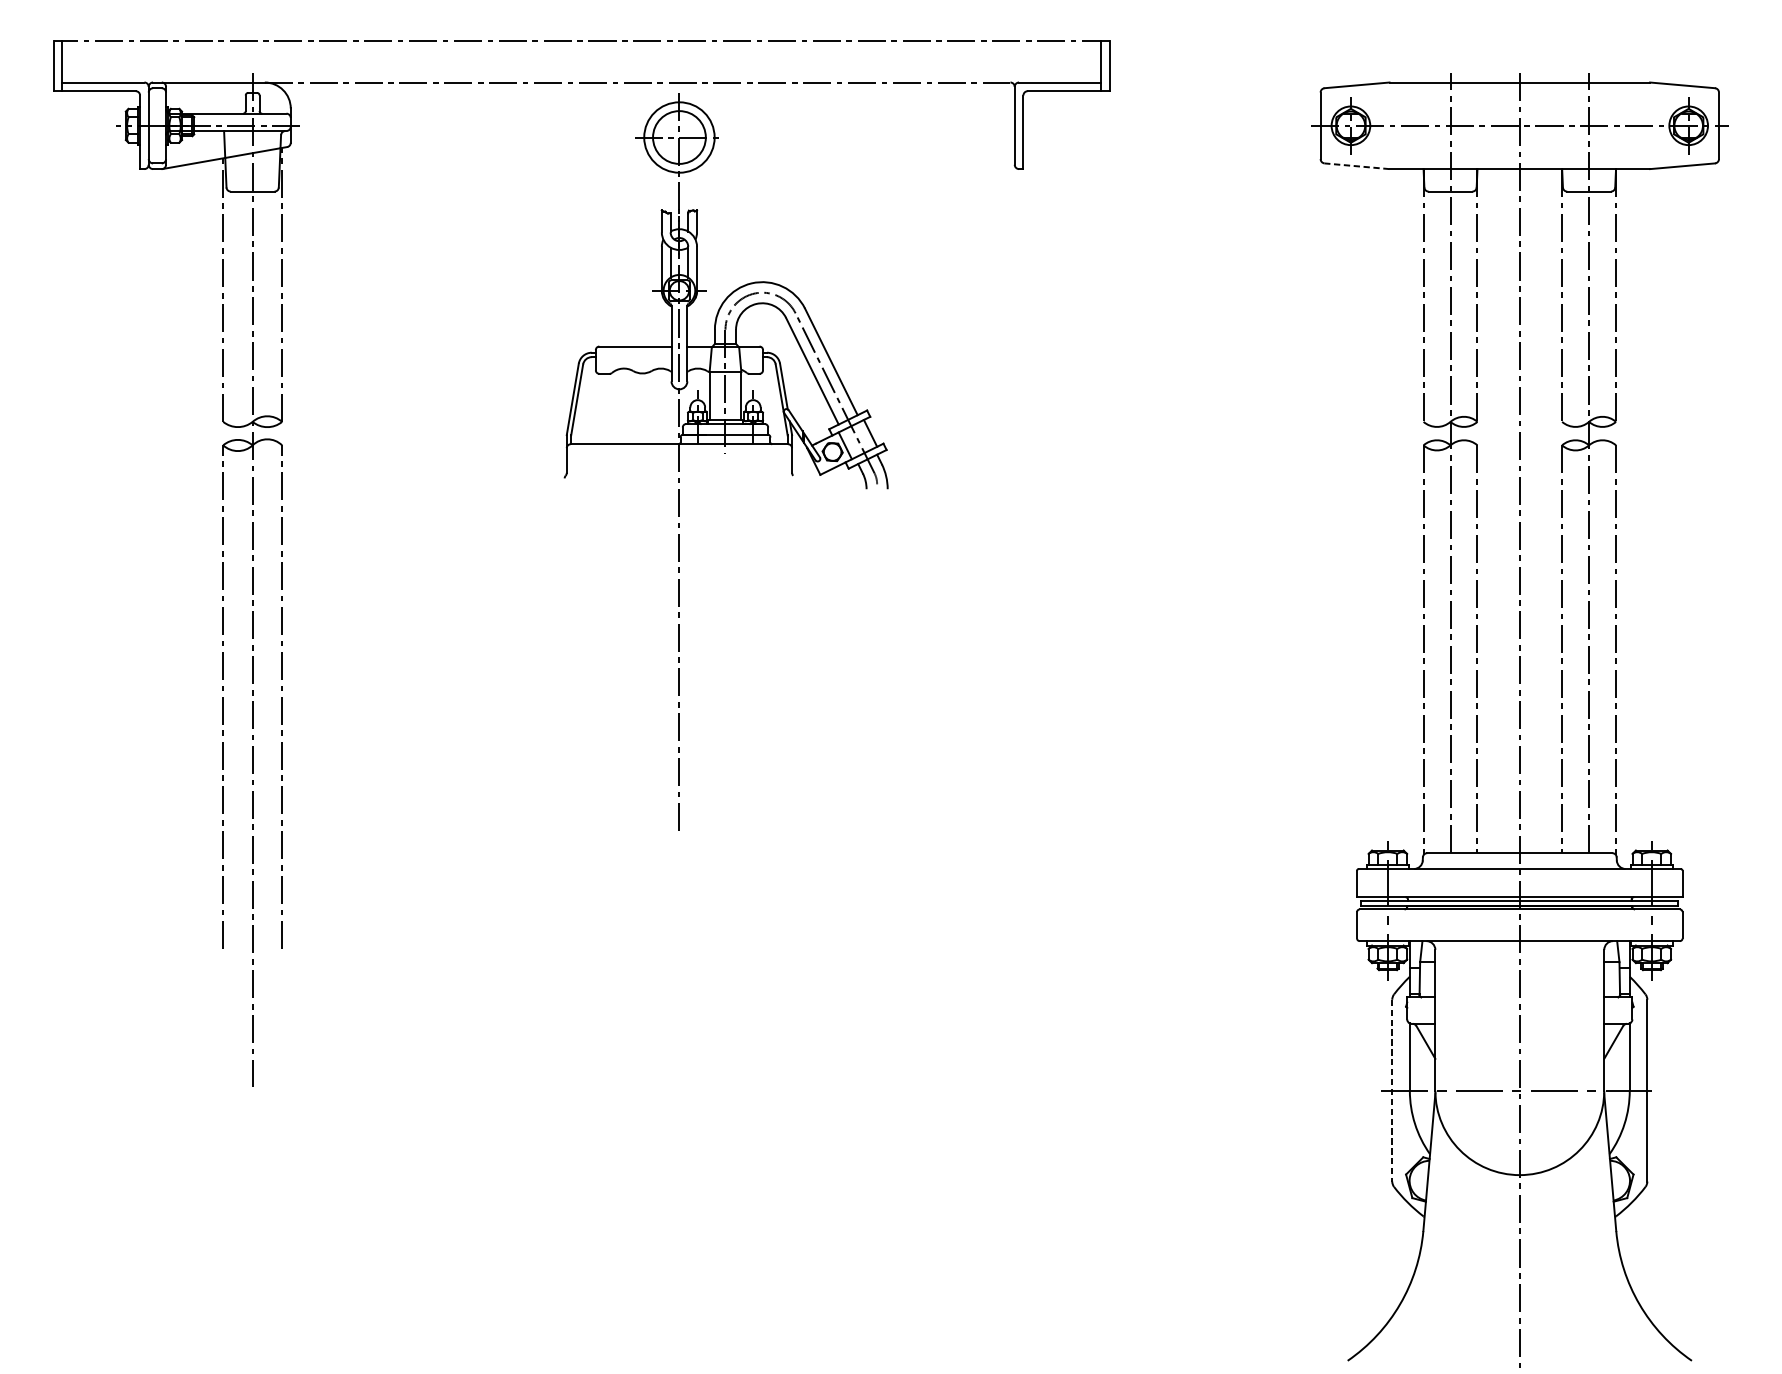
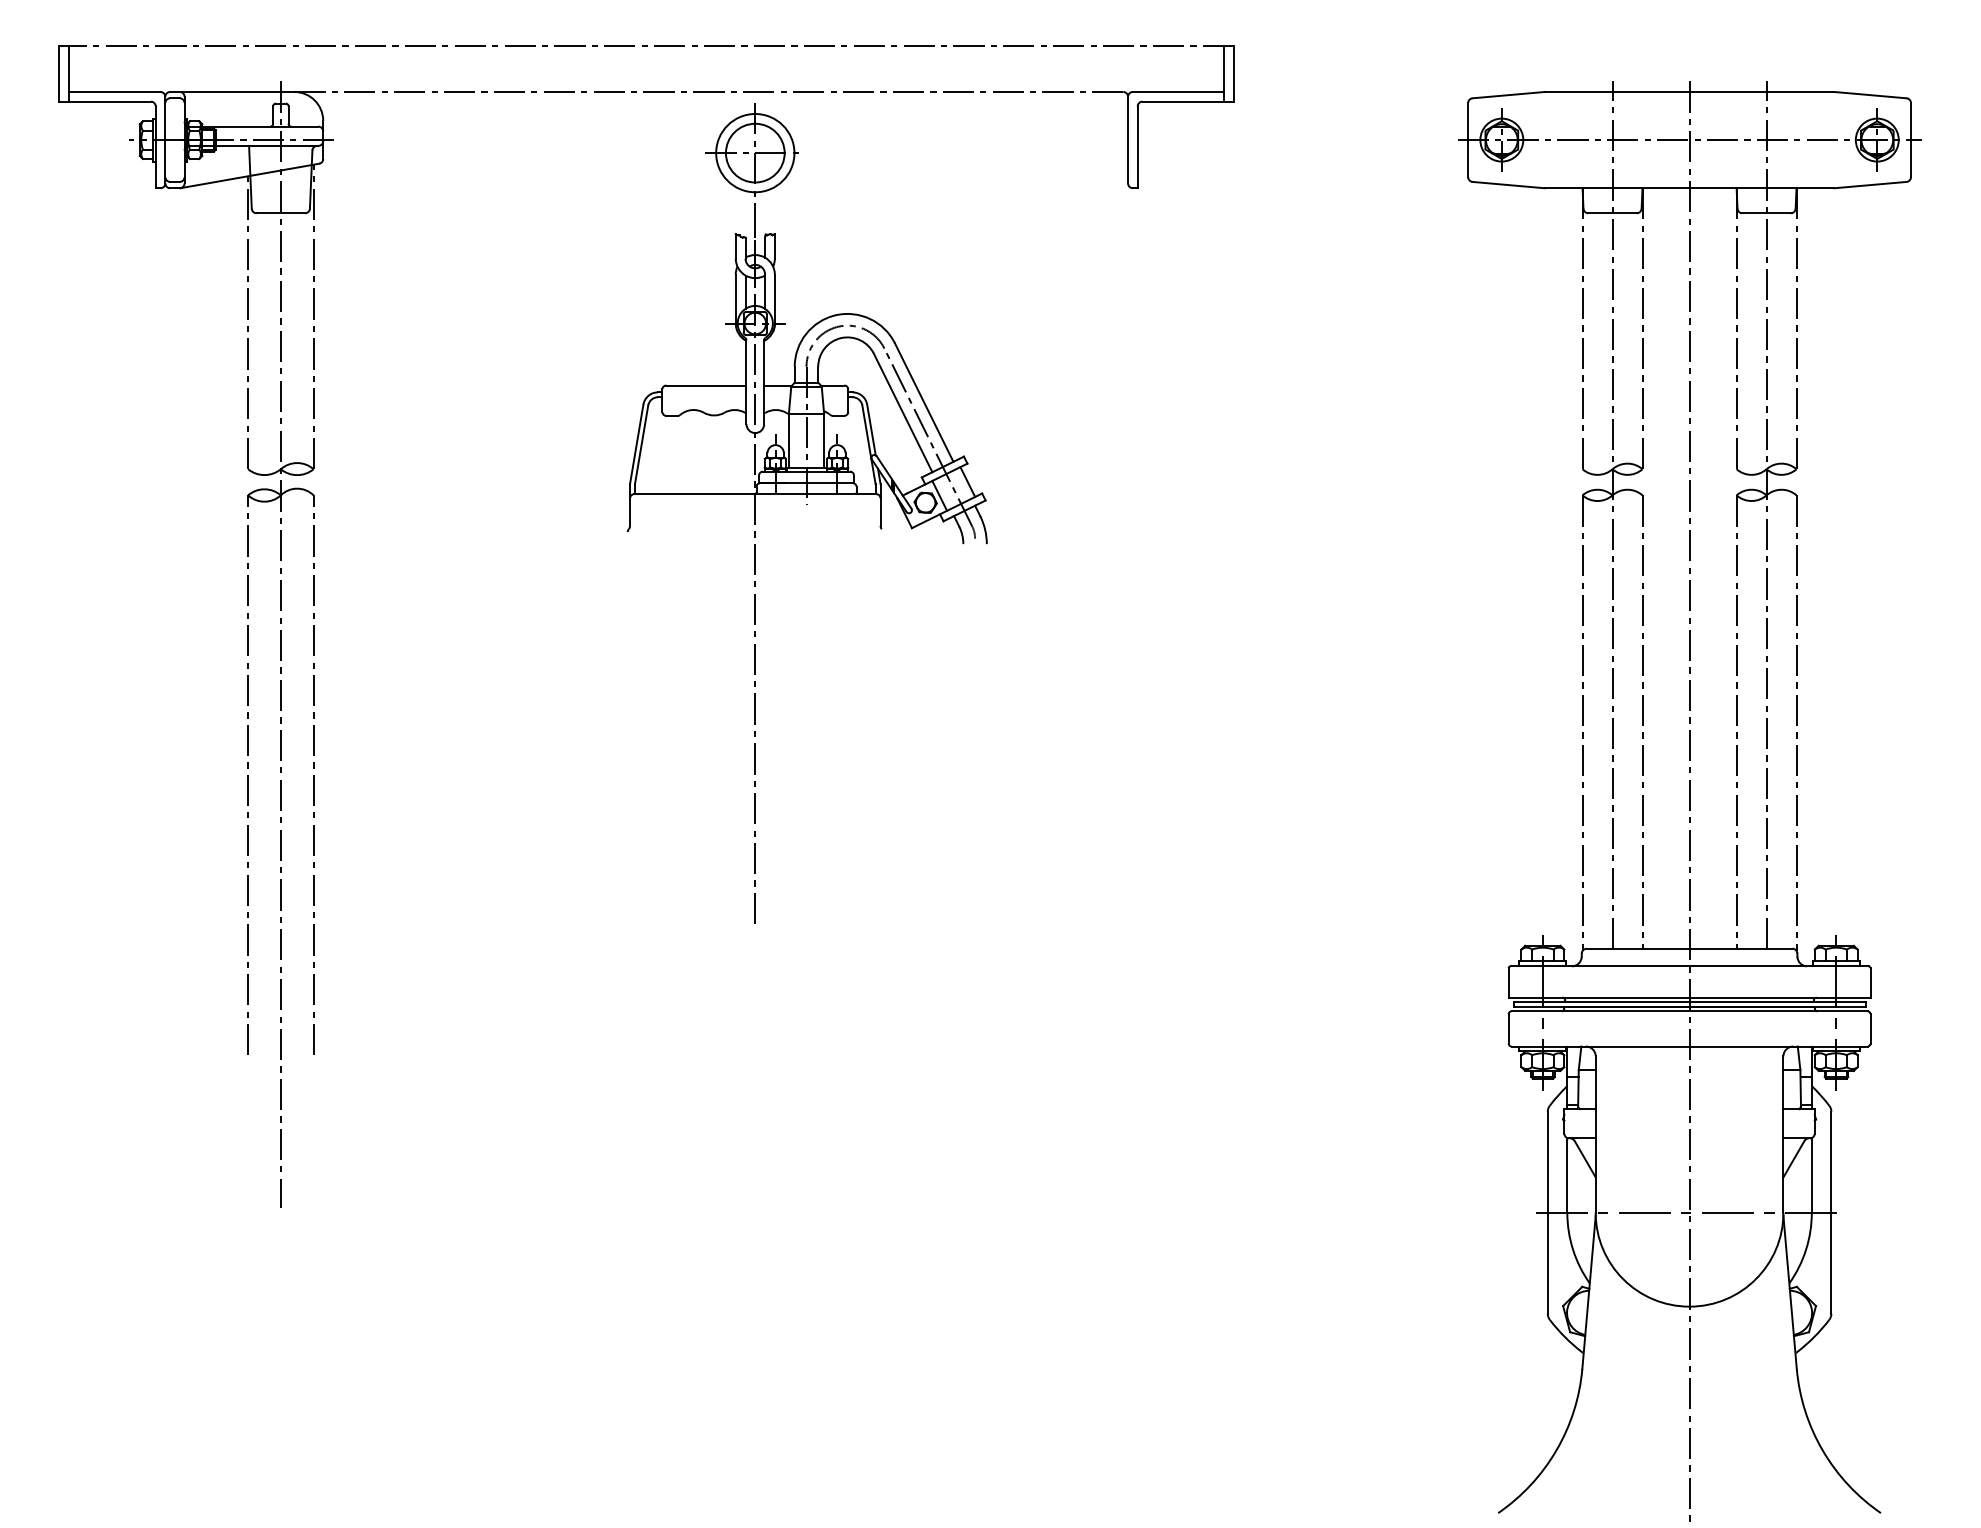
line: (1356, 166) -> (1508, 185), dashed -> solid
line: (1392, 1091) -> (1547, 1213), dashed -> solid

